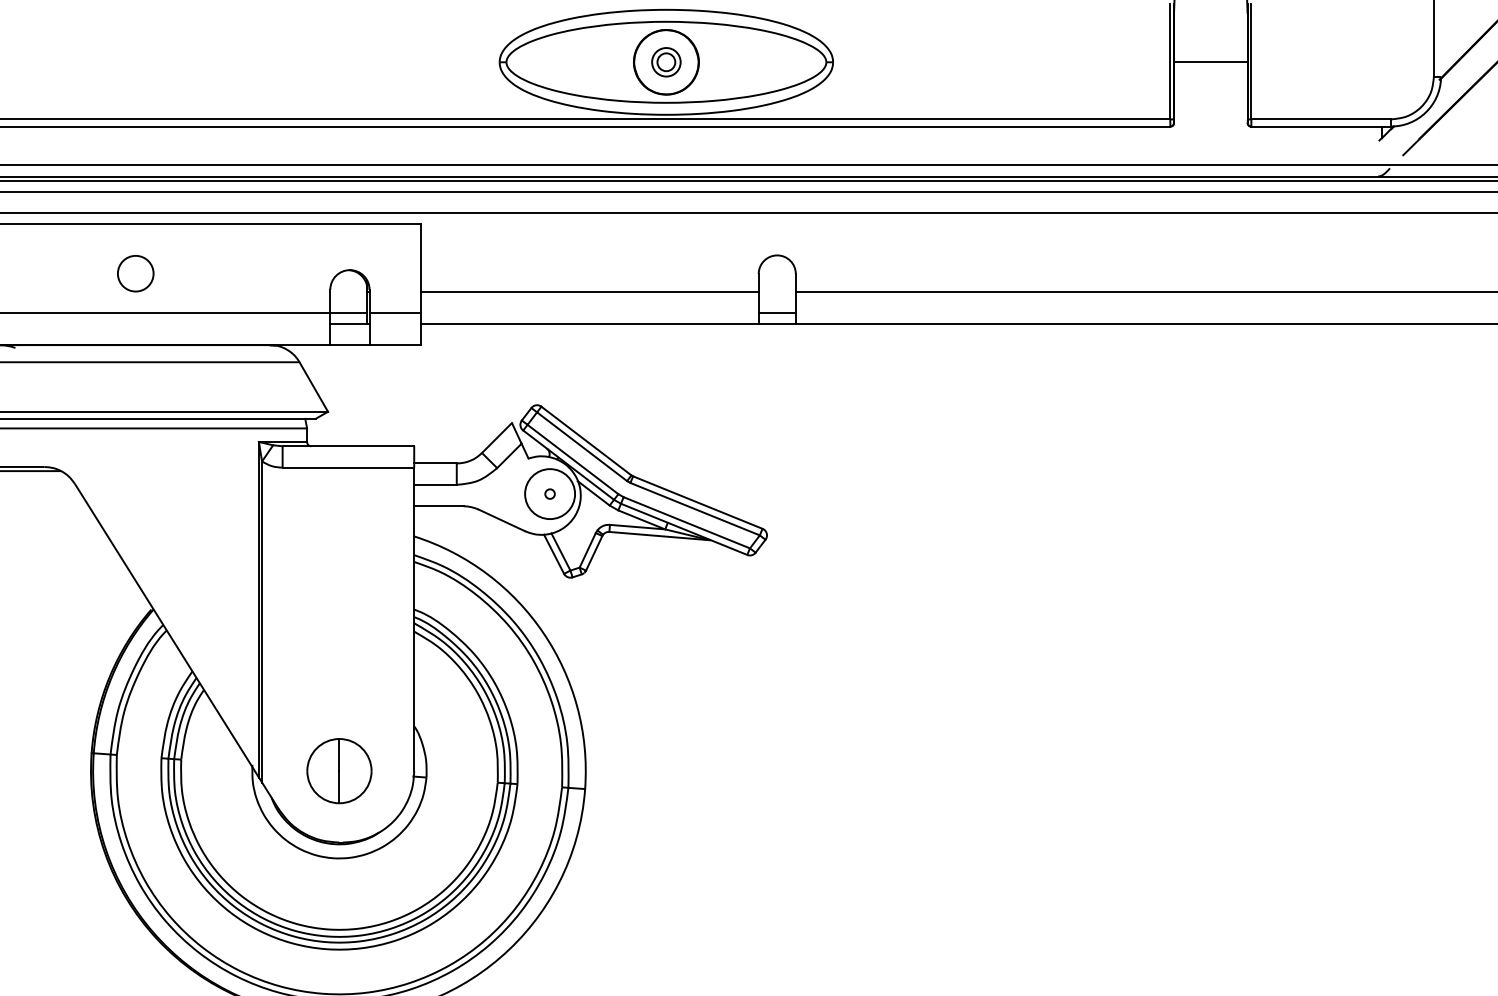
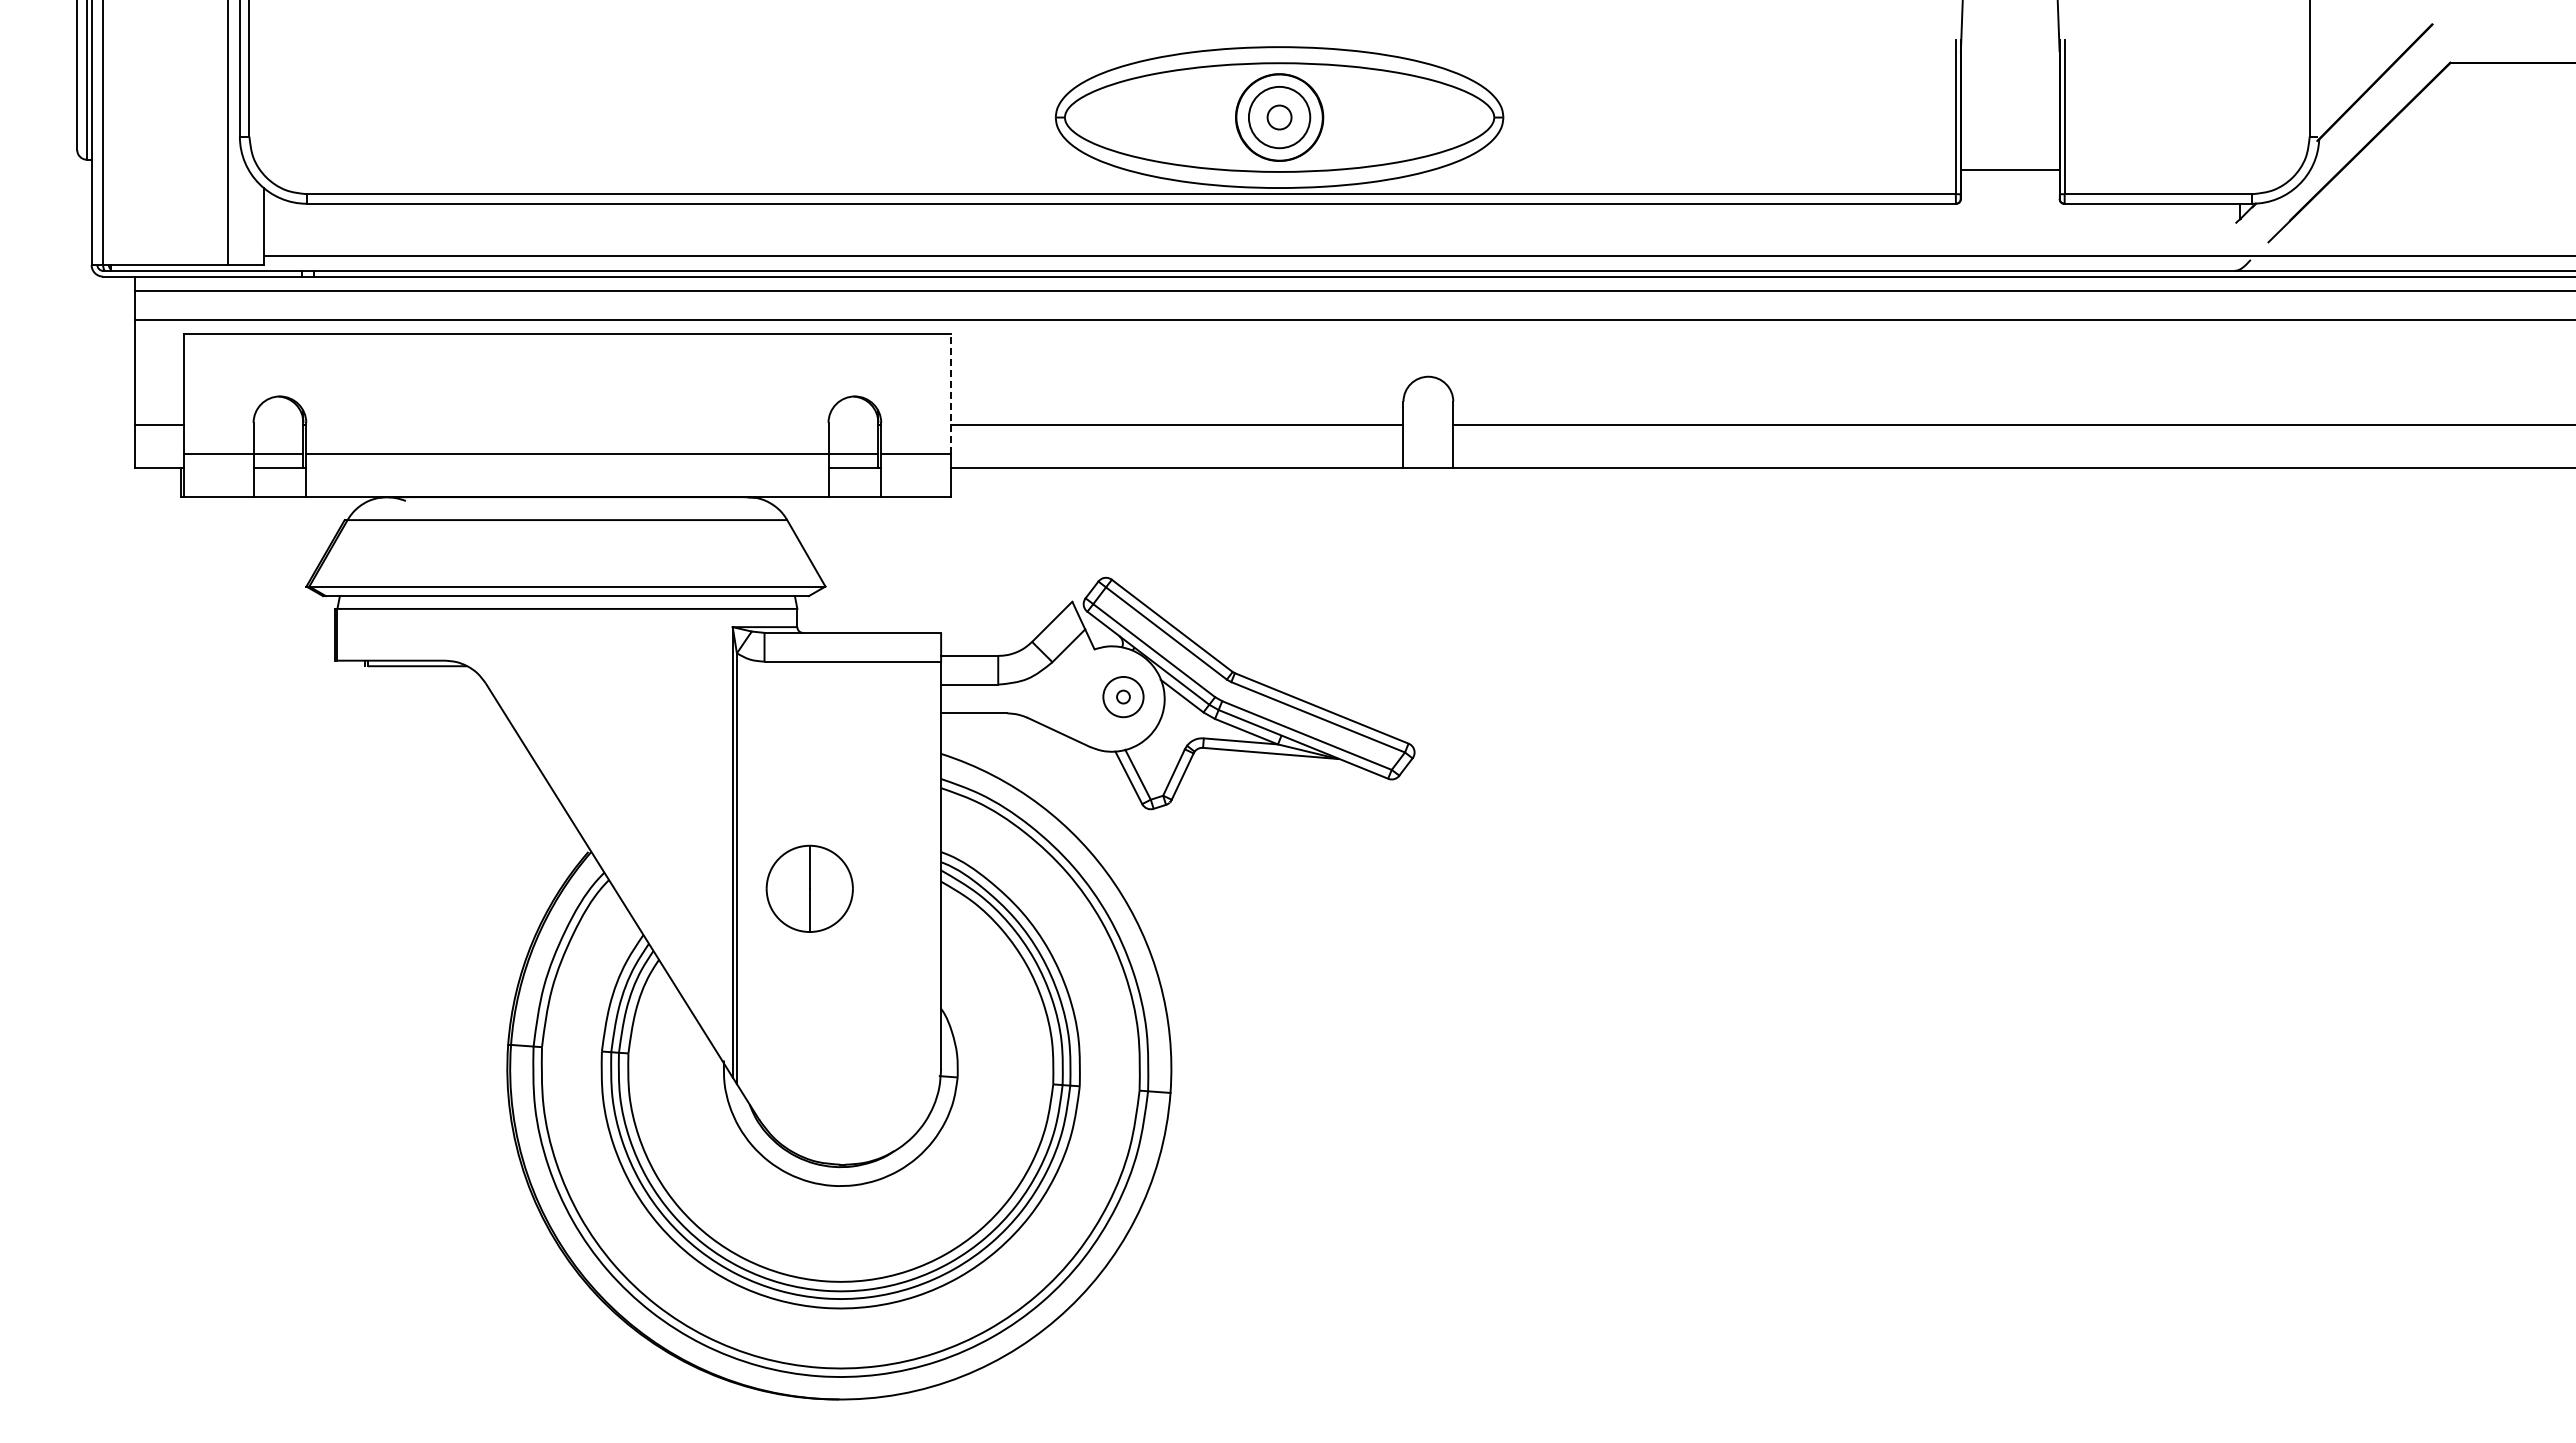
circle: (666, 62) -> (1279, 117), size x1.6
line: (1210, 62) -> (2009, 169), moved
line: (421, 268) -> (950, 394), solid -> dashed
circle: (135, 273) -> (567, 401), removed
line: (777, 312) -> (1428, 453), removed
circle: (550, 493) -> (1123, 696), size x0.6
part: (339, 770) -> (809, 888), moved

